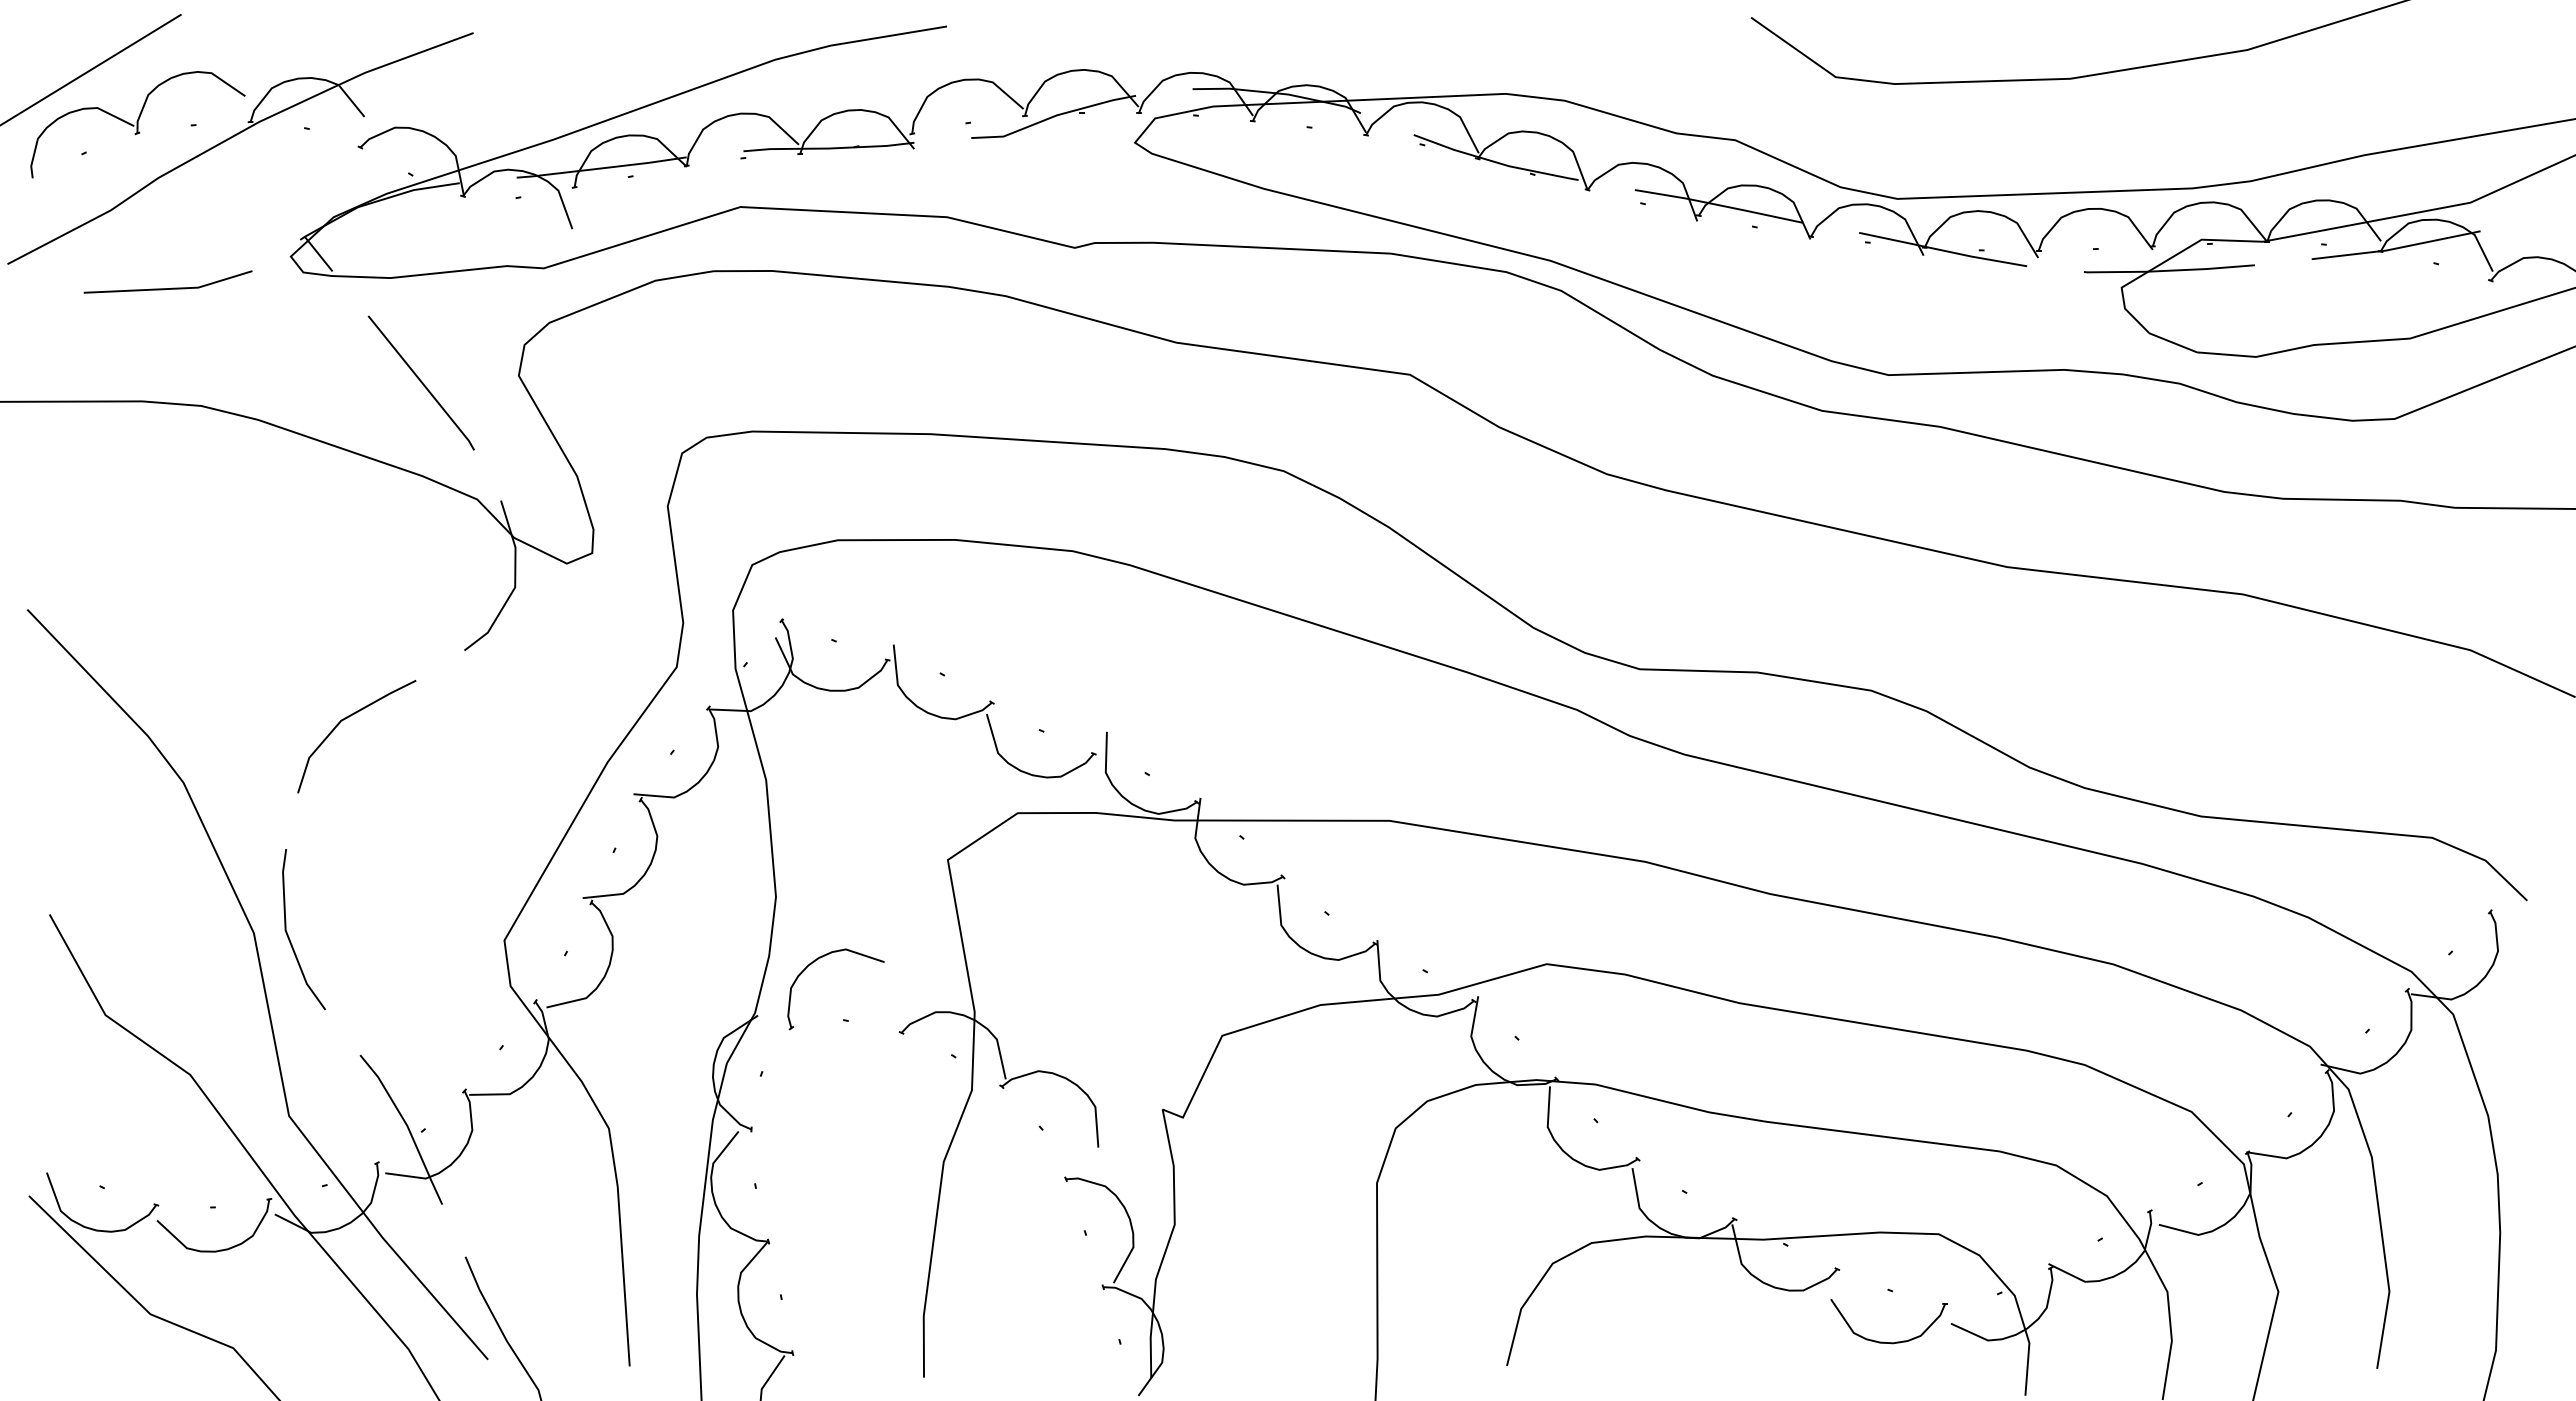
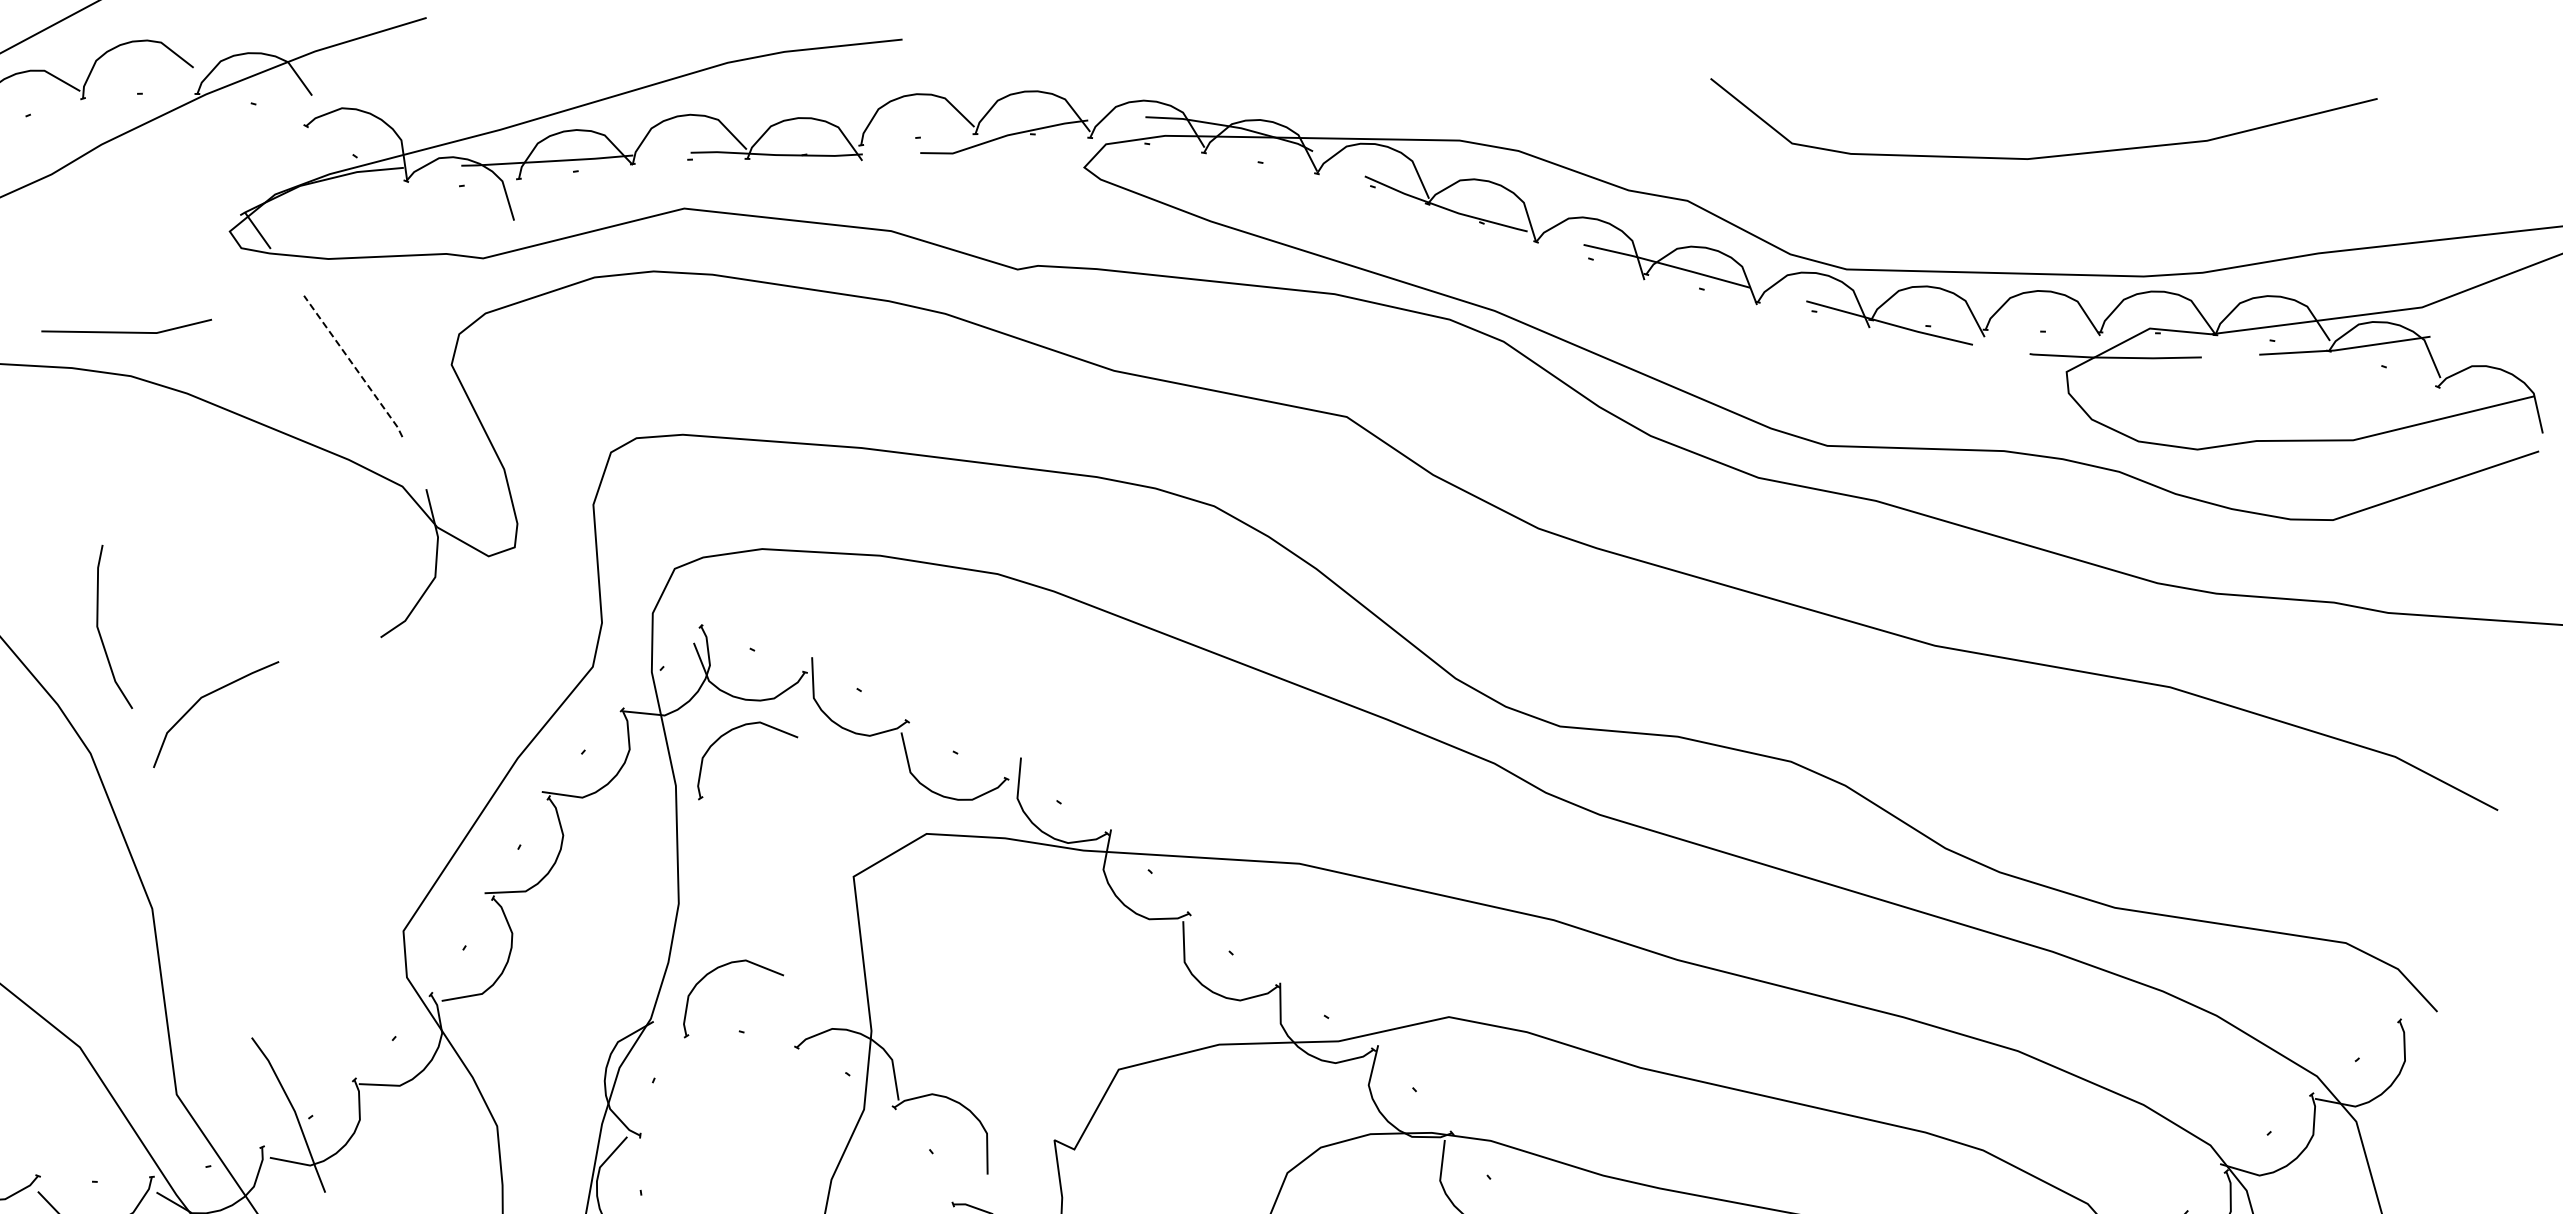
line: (167, 288) -> (125, 332), moved
line: (422, 382) -> (354, 365), solid -> dashed
line: (347, 718) -> (207, 695), moved
part: (817, 723) -> (730, 731), added
line: (288, 934) -> (99, 630), moved

